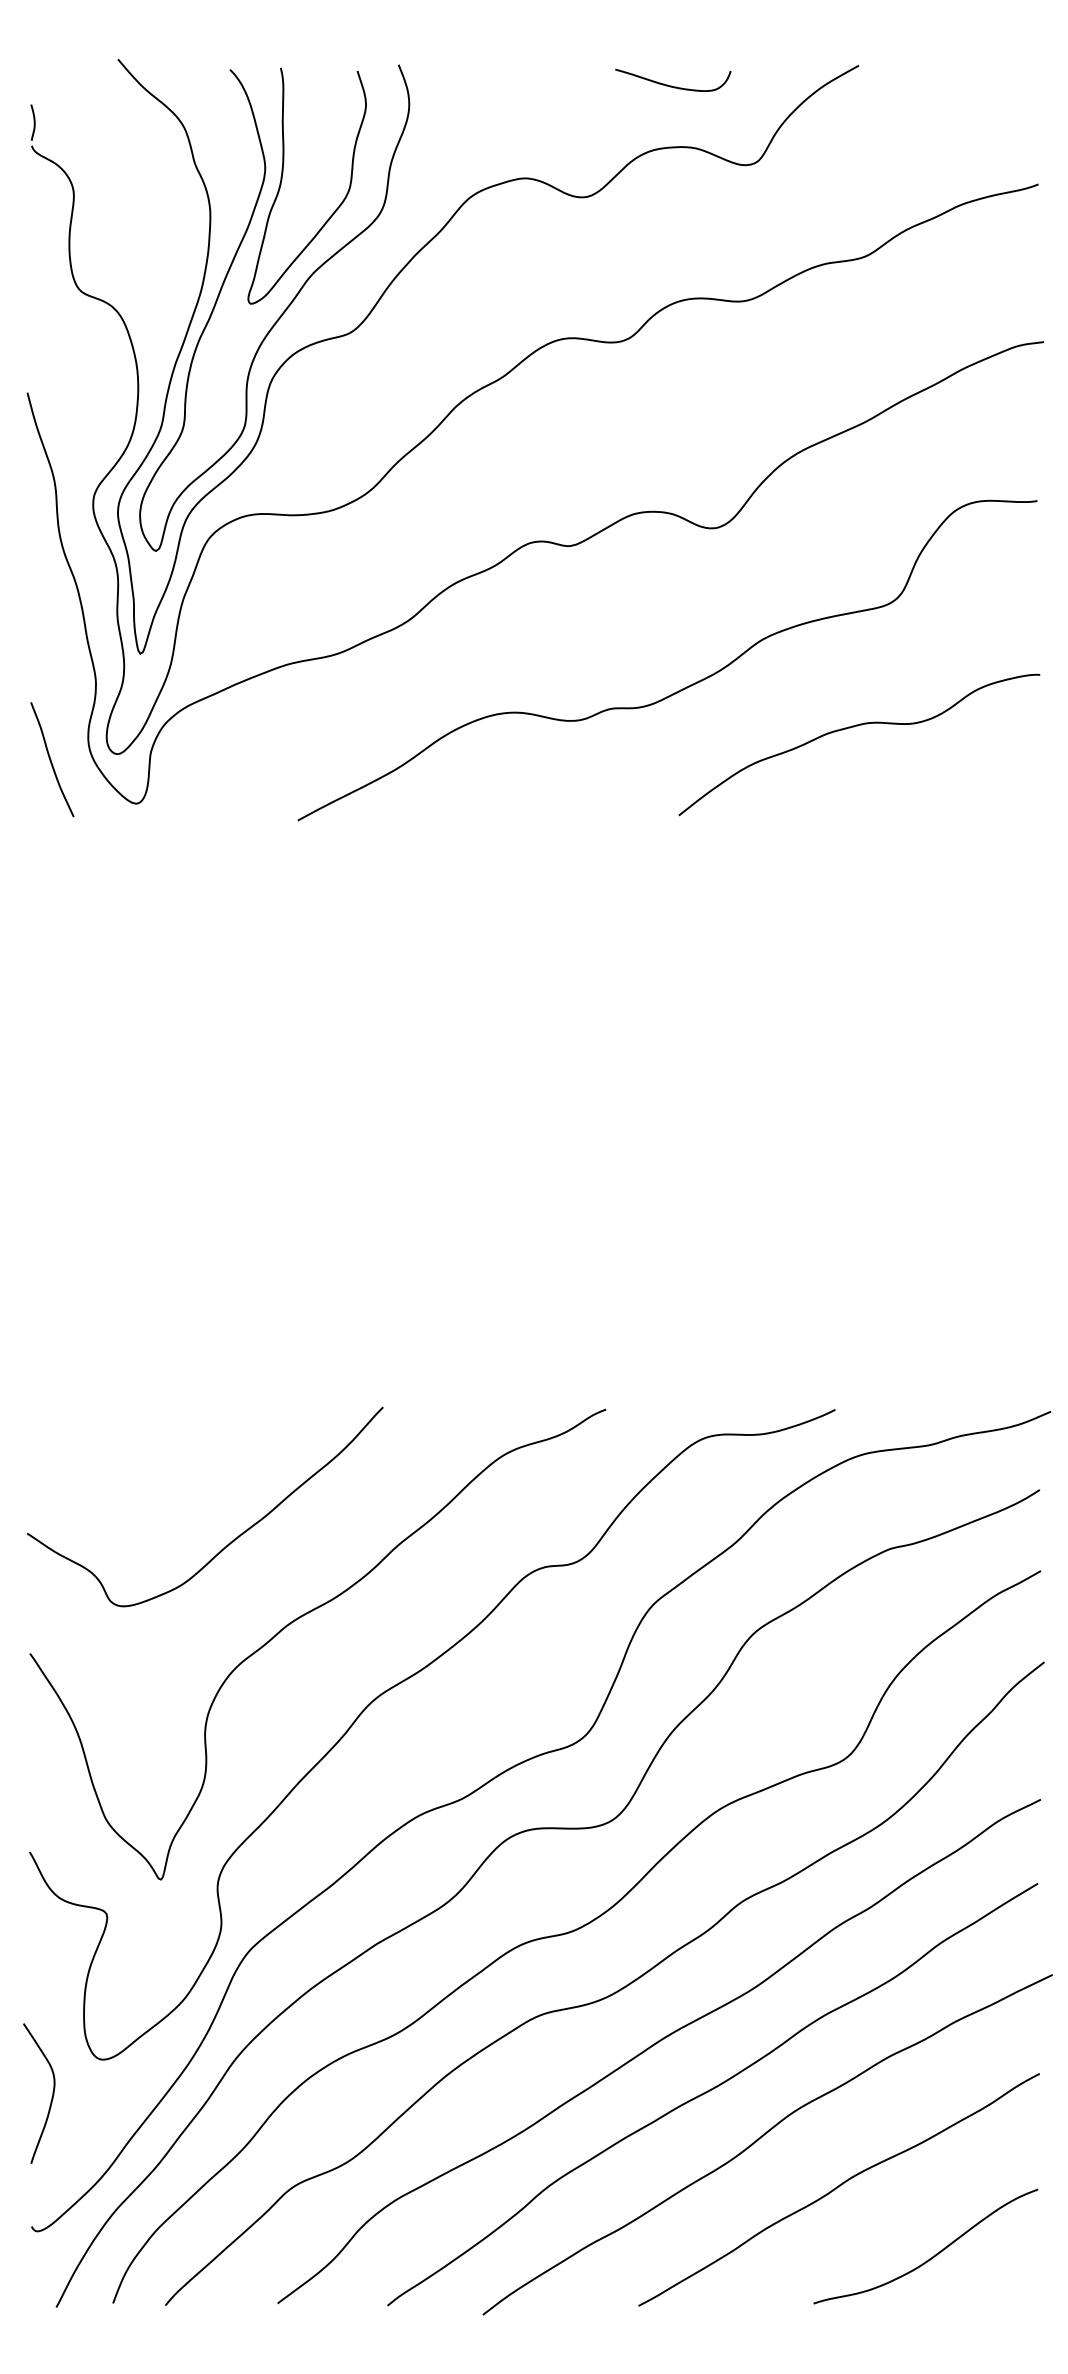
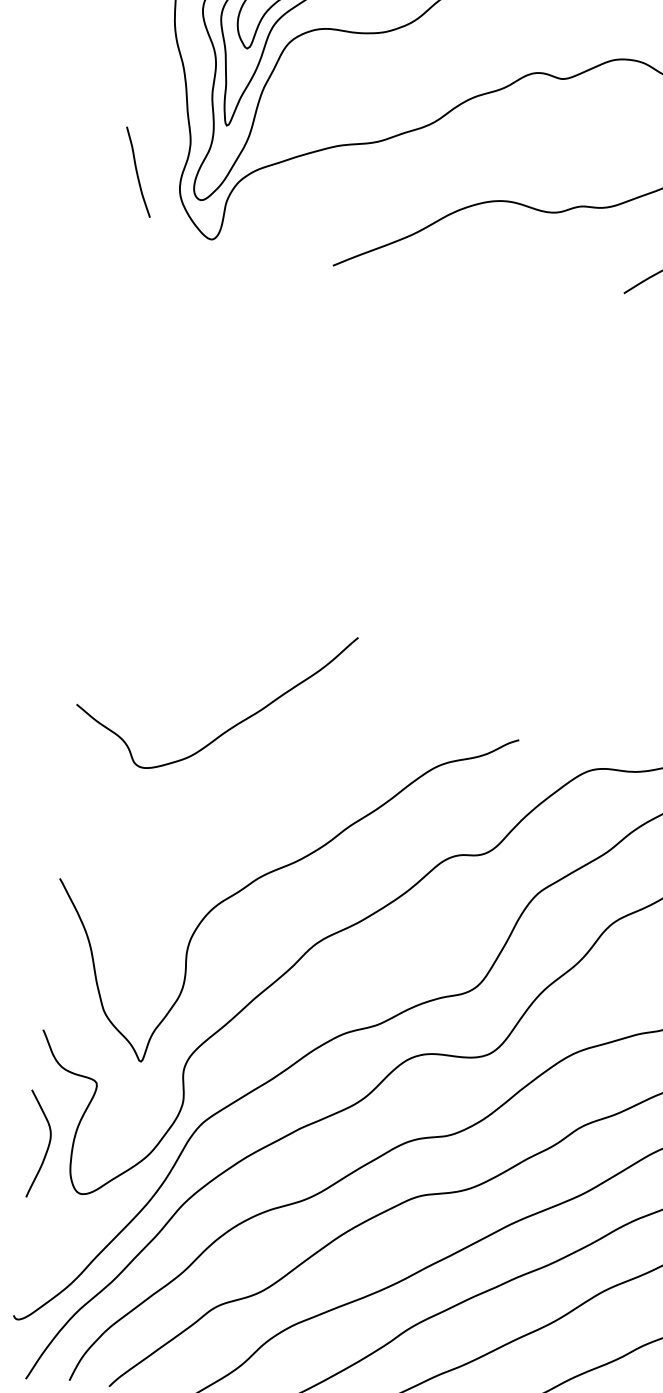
curve: (51, 759) -> (137, 171), moved
curve: (229, 1542) -> (230, 728), moved
curve: (51, 2097) -> (47, 1148), moved

